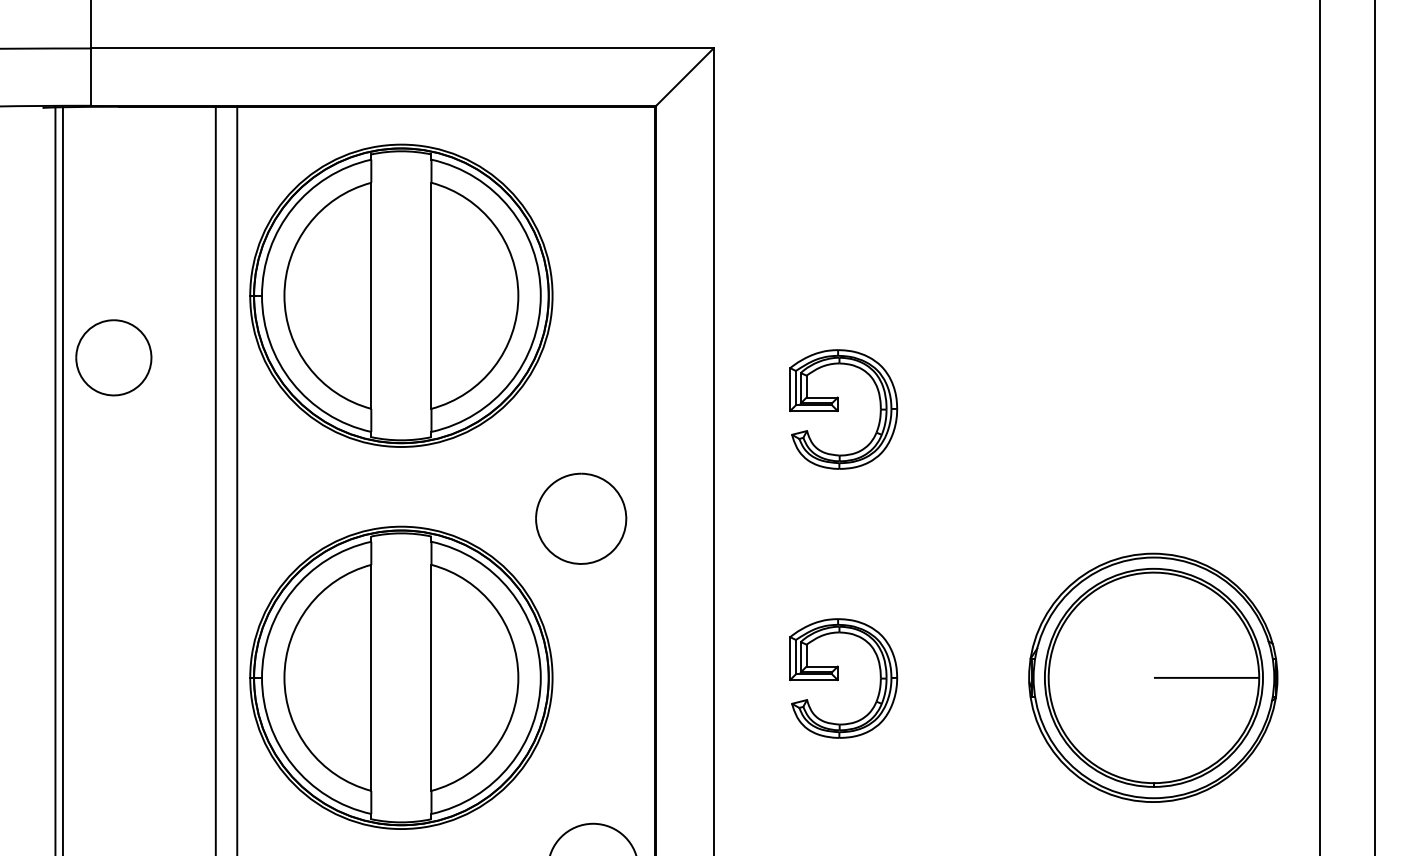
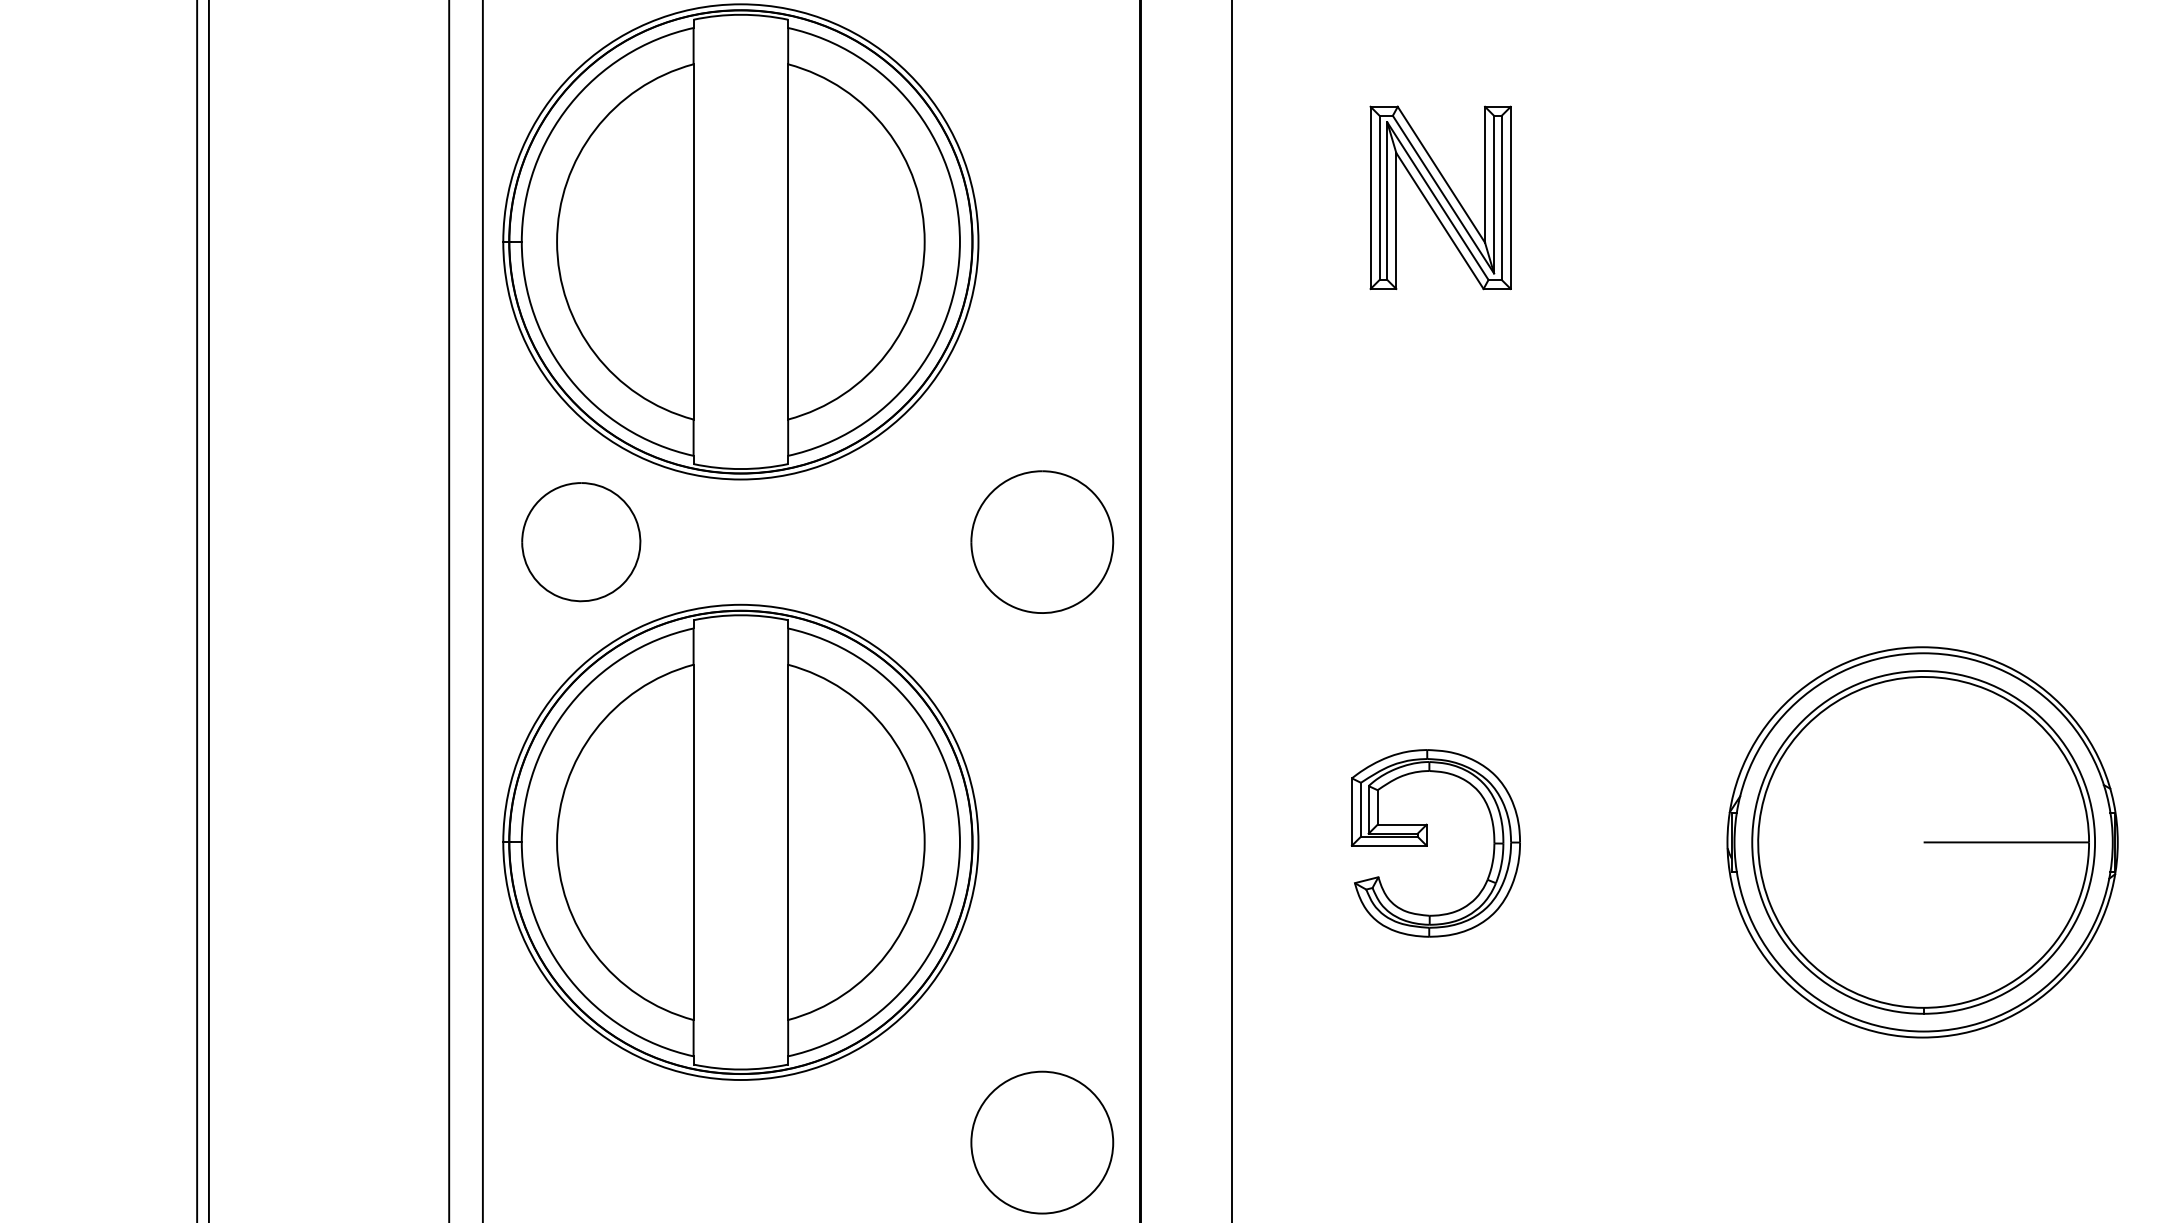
part: (846, 267) -> (1440, 197), added
part: (113, 357) -> (580, 541), moved
part: (843, 409) -> (1435, 420), removed
part: (581, 518) -> (1042, 541), moved

